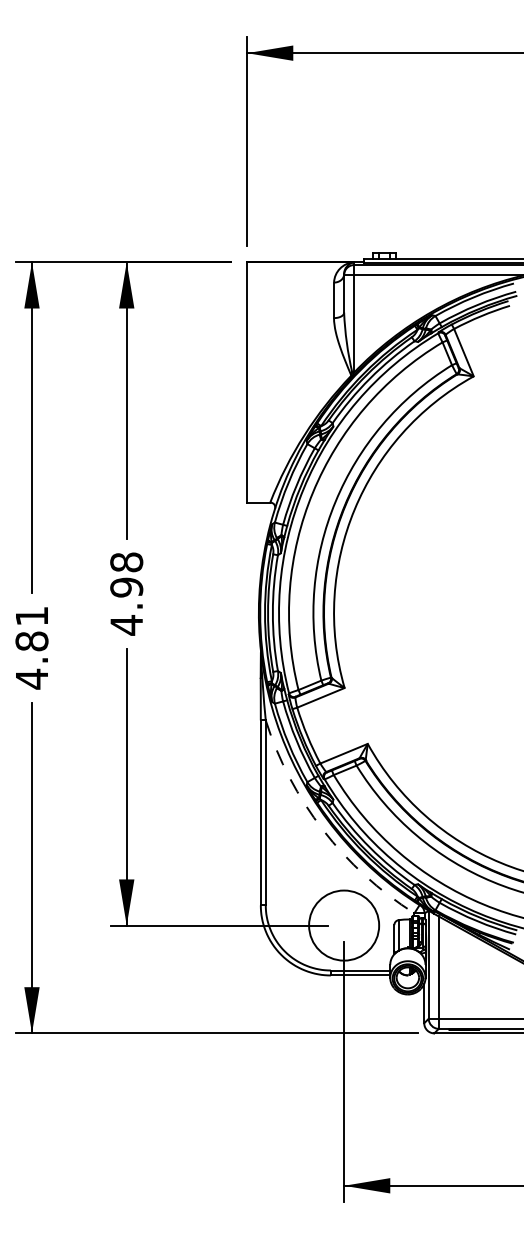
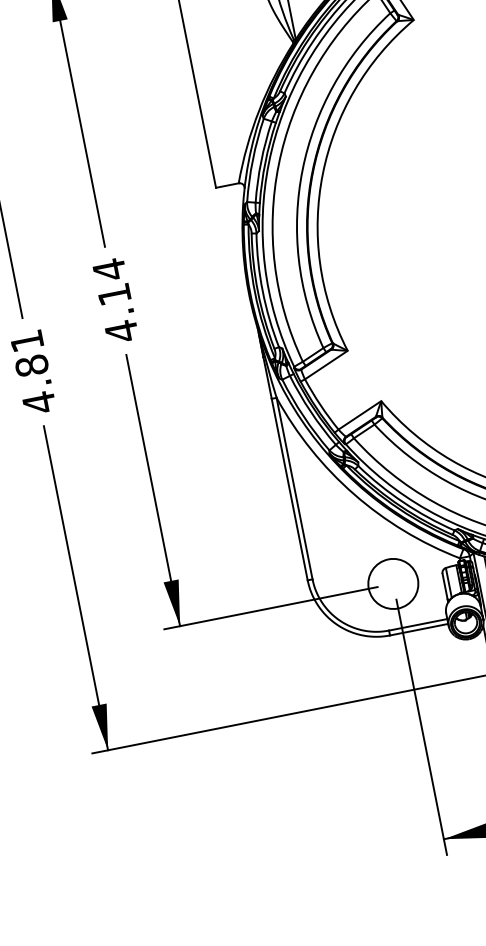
text: (126, 574) -> (111, 281), 4.98 -> 4.14
arc: (323, 830) -> (354, 494), dashed -> solid
circle: (344, 925) -> (393, 583), size x0.71

